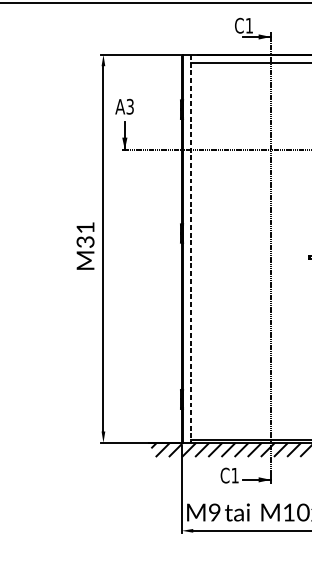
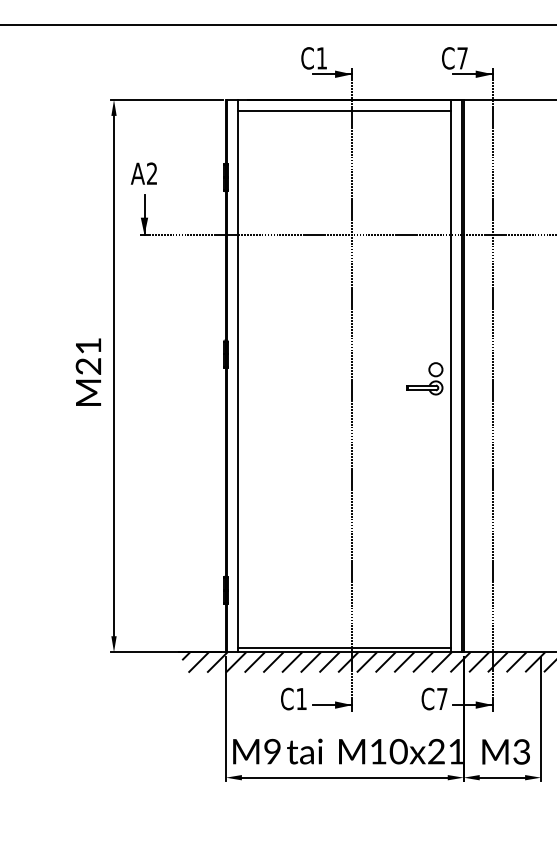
text: (130, 106) -> (152, 173), A3 -> A2
text: (86, 242) -> (89, 366), M31 -> M21
line: (190, 249) -> (238, 376), dashed -> solid

